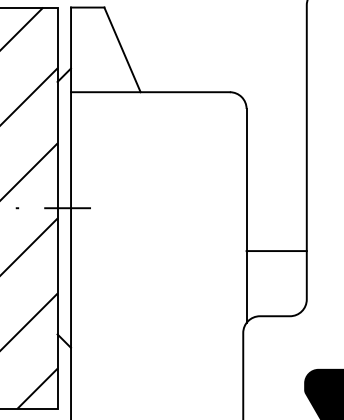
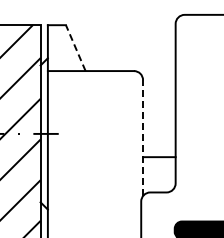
line: (121, 50) -> (75, 48), solid -> dashed
line: (247, 214) -> (143, 137), solid -> dashed

